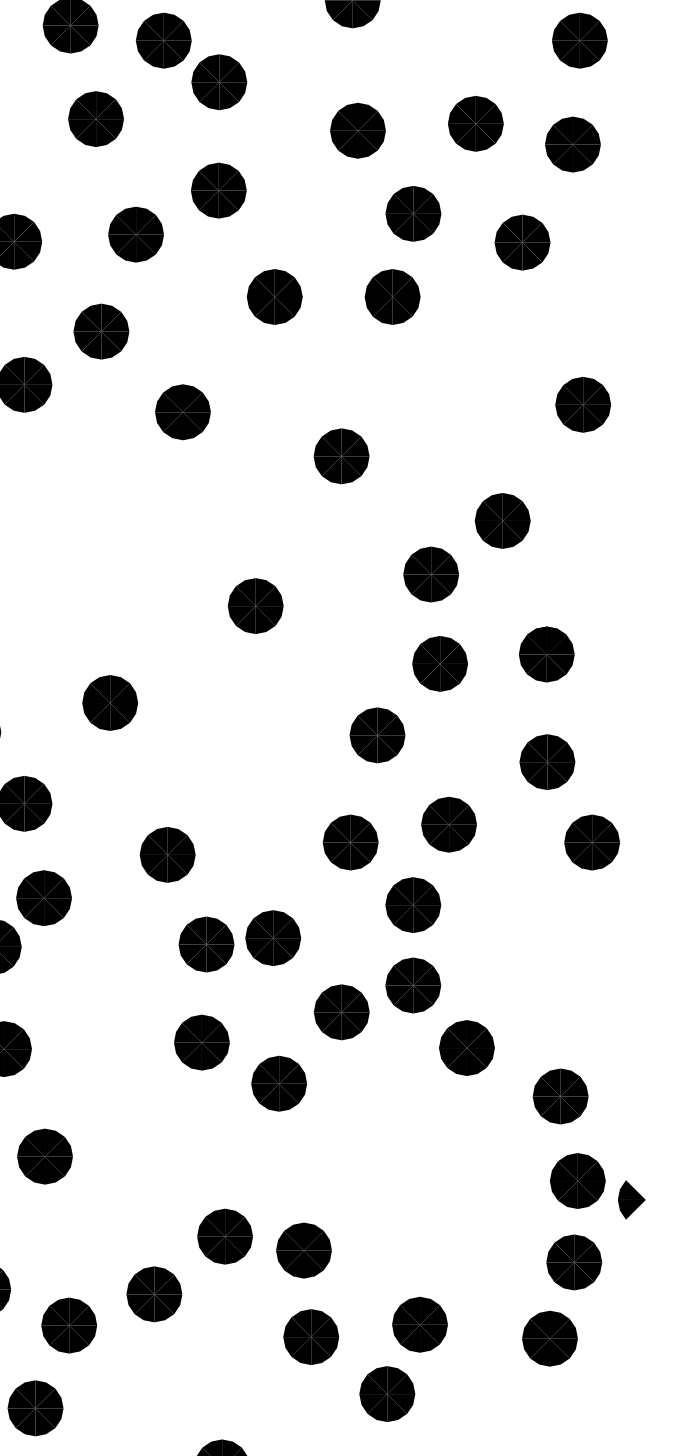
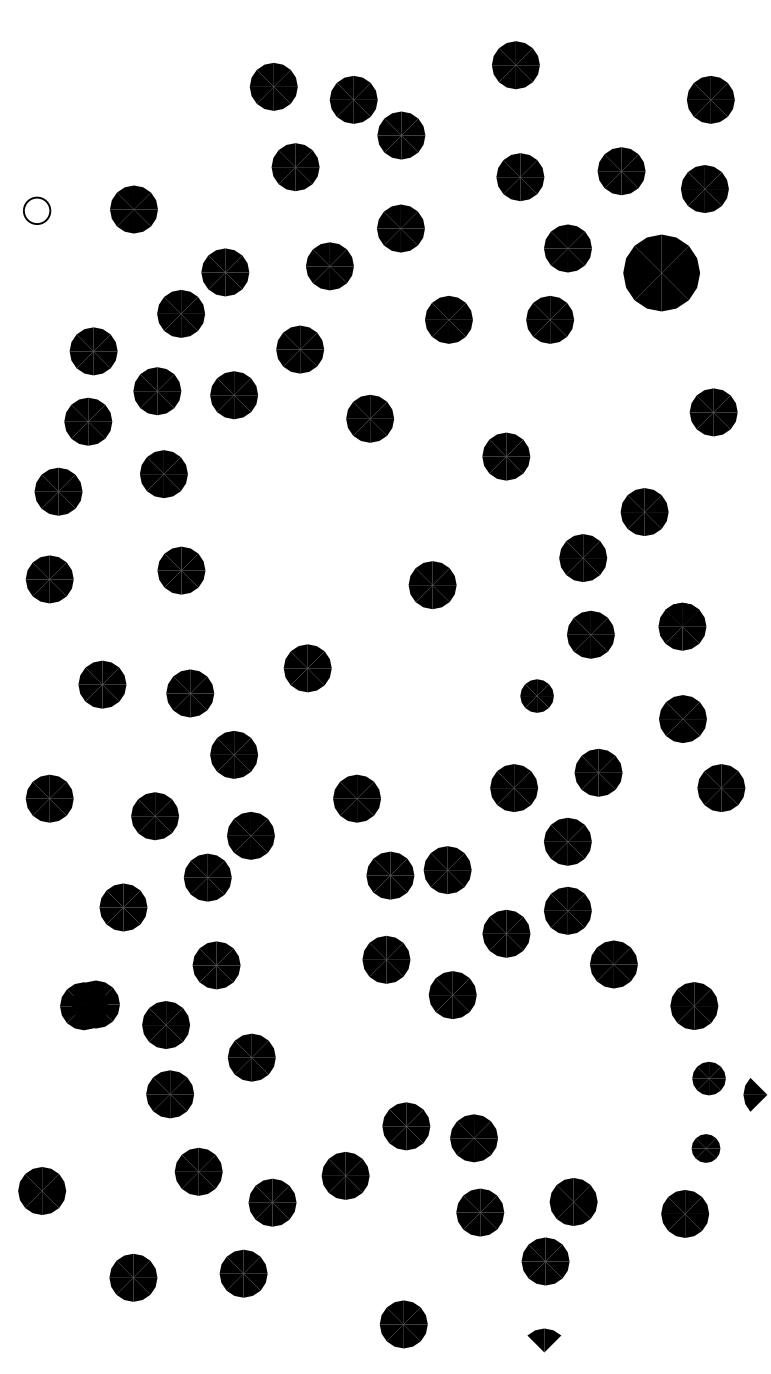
part: (522, 242) -> (661, 273), size x1.6
part: (376, 734) -> (536, 695), size x0.7
part: (577, 1180) -> (708, 1078), size x0.7
part: (573, 1262) -> (705, 1148), size x0.6

